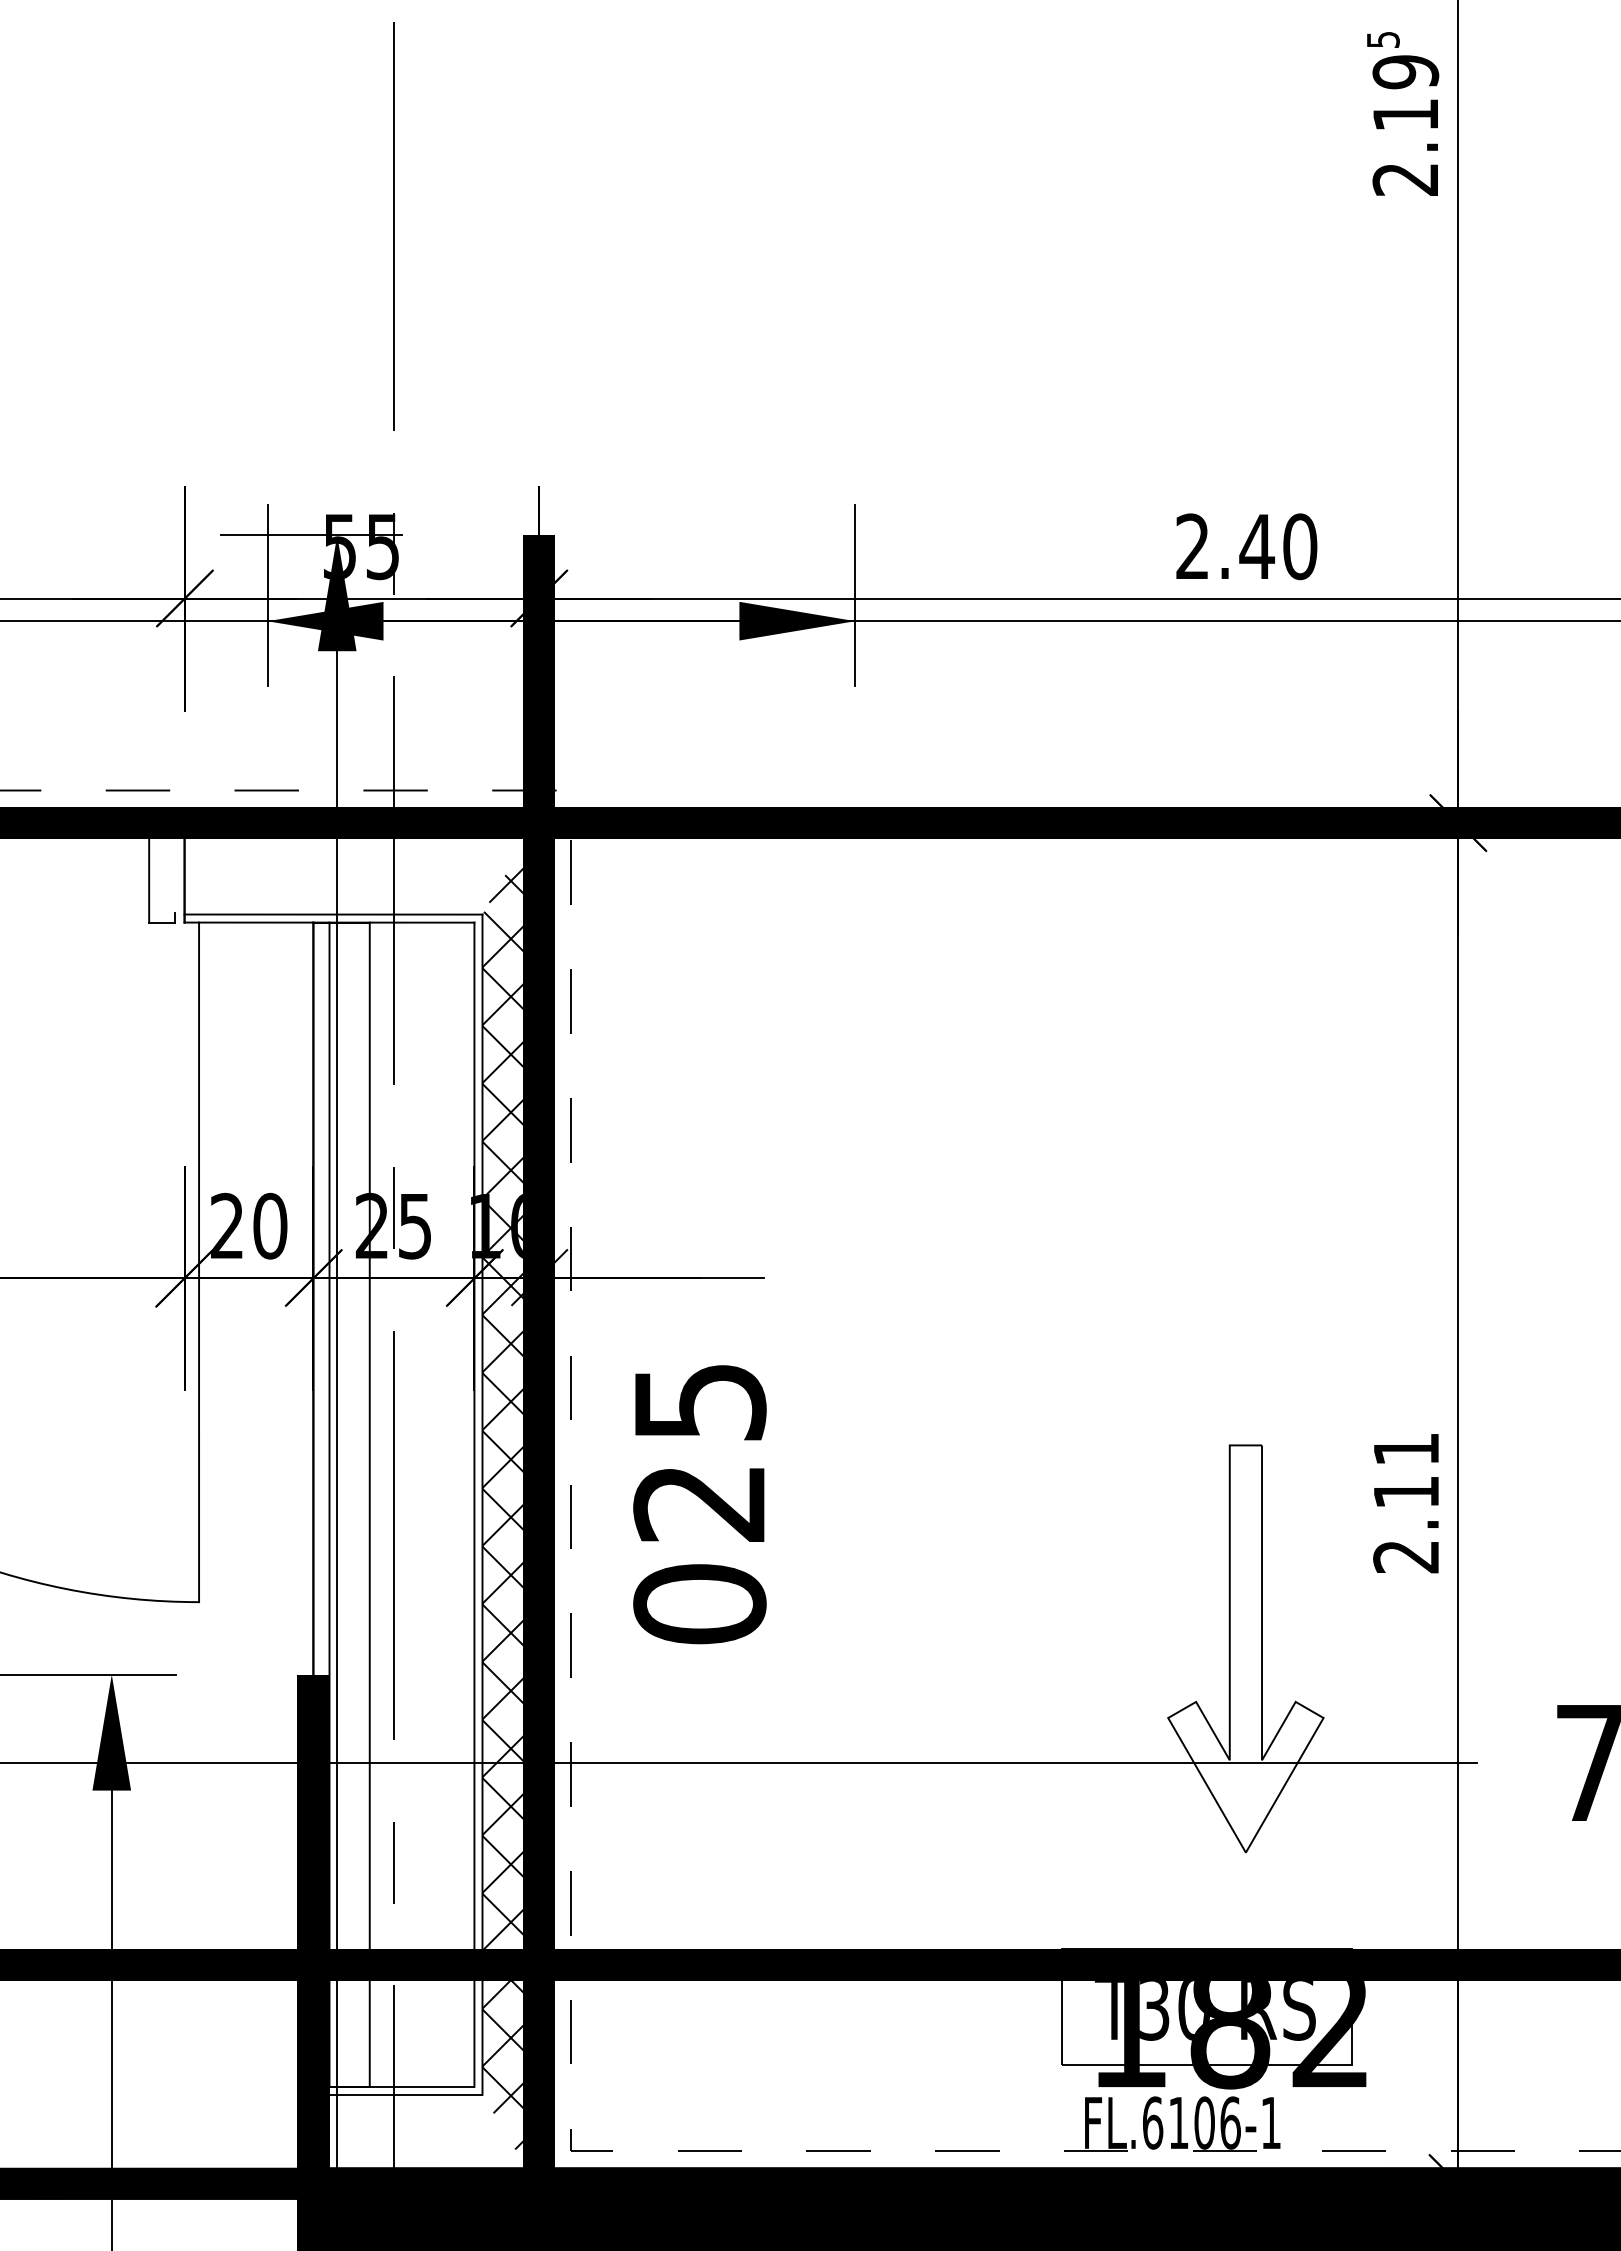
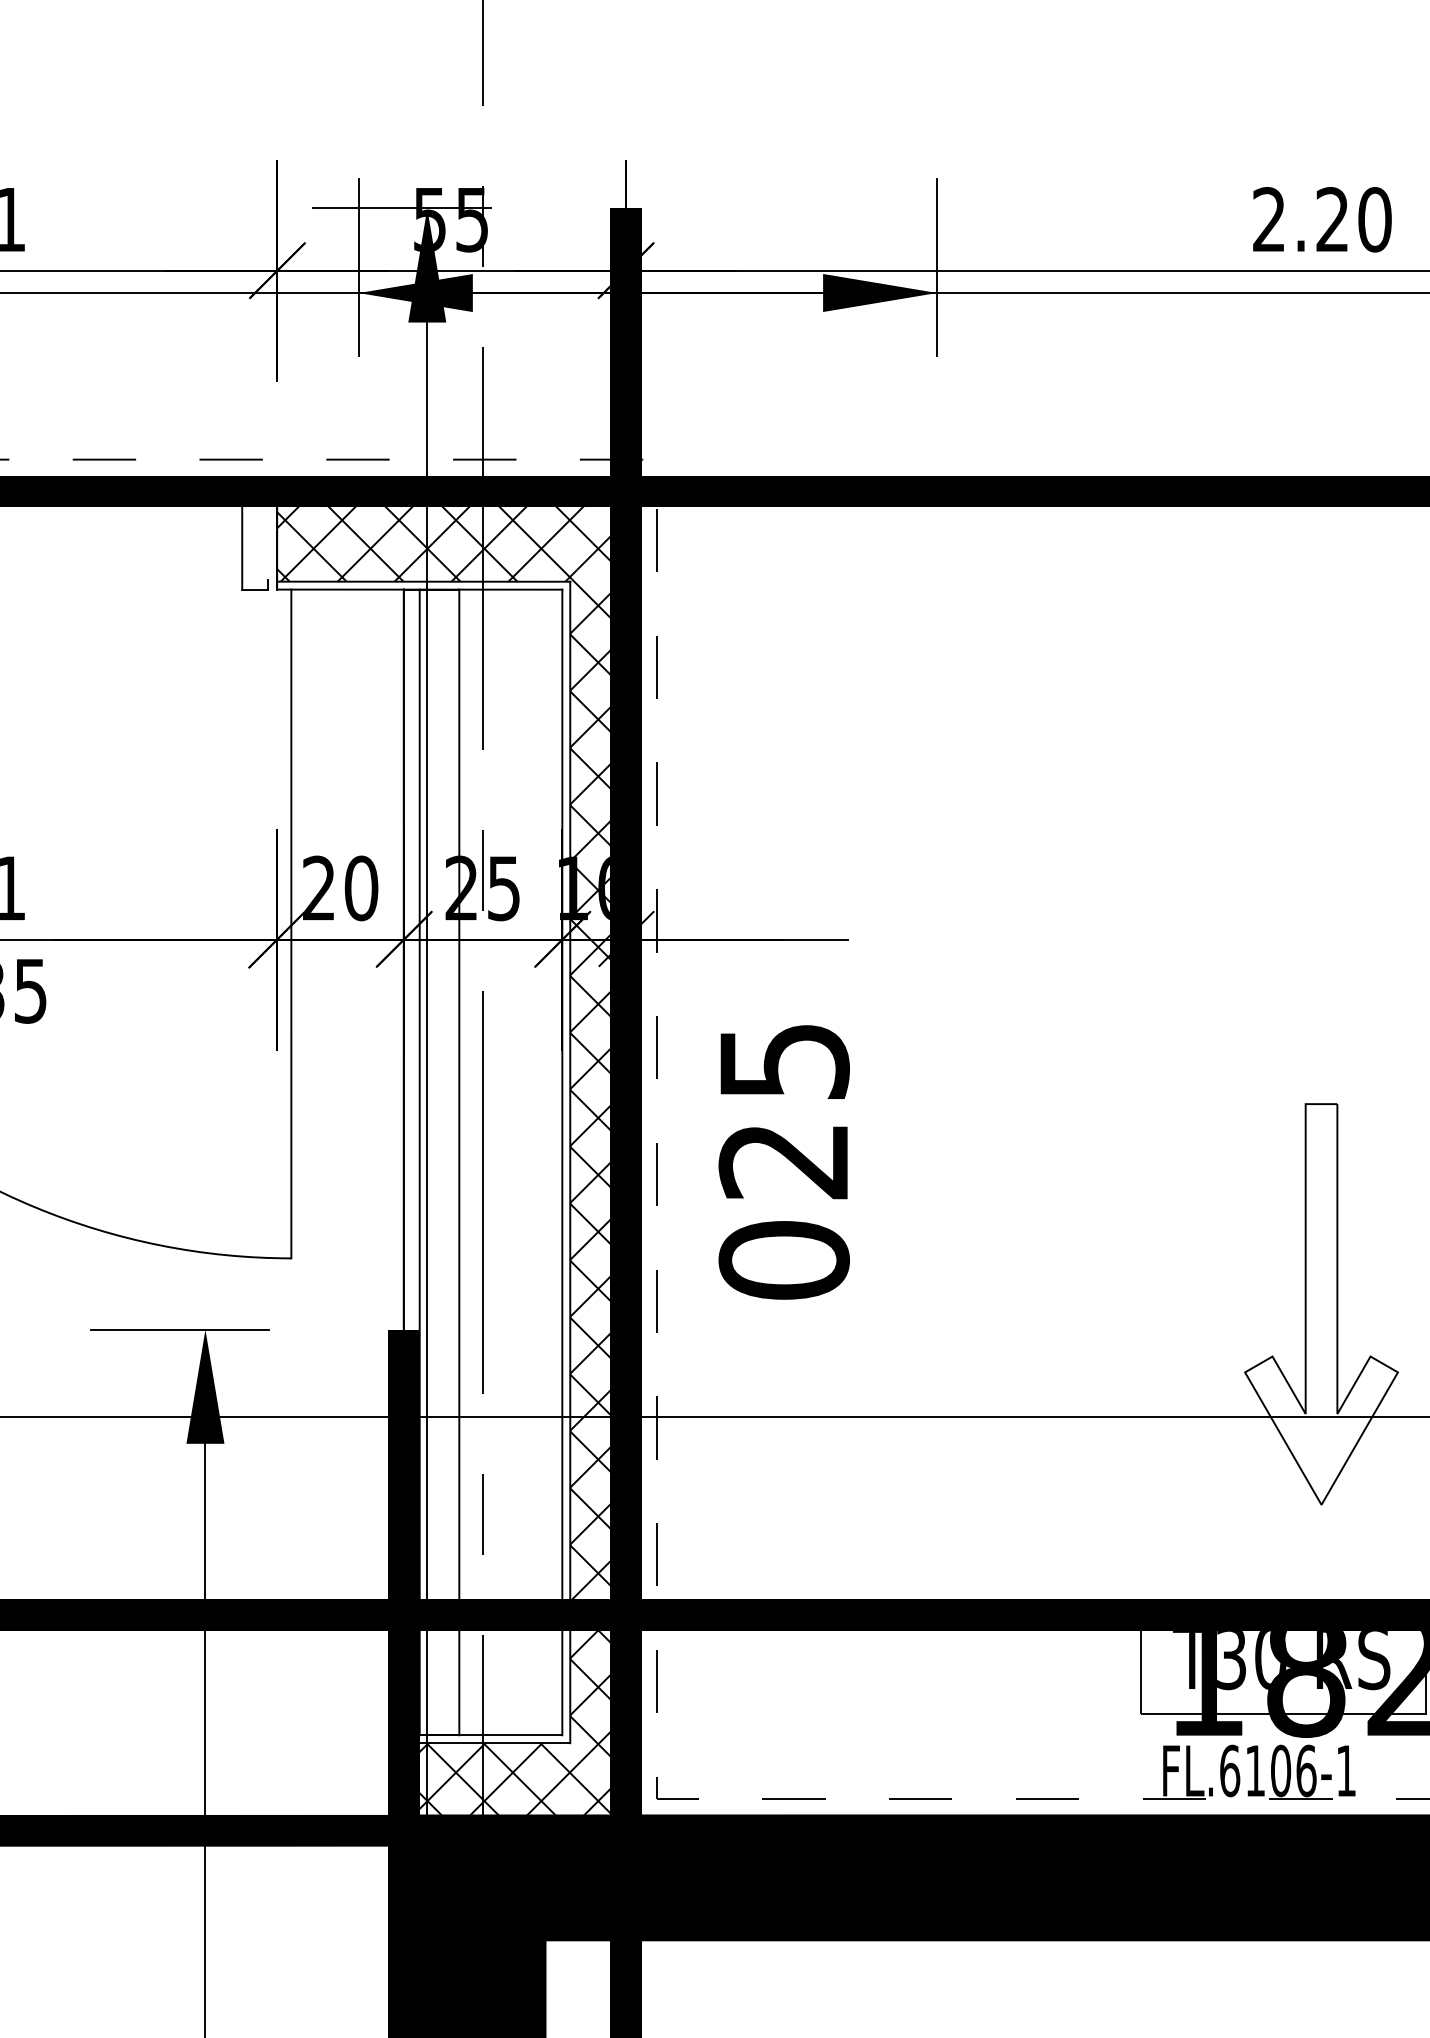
text: (1257, 545) -> (1332, 218), 2.40 -> 2.20
hatch: (355, 872) -> (445, 540), added
hatch: (420, 2134) -> (509, 1782), added

